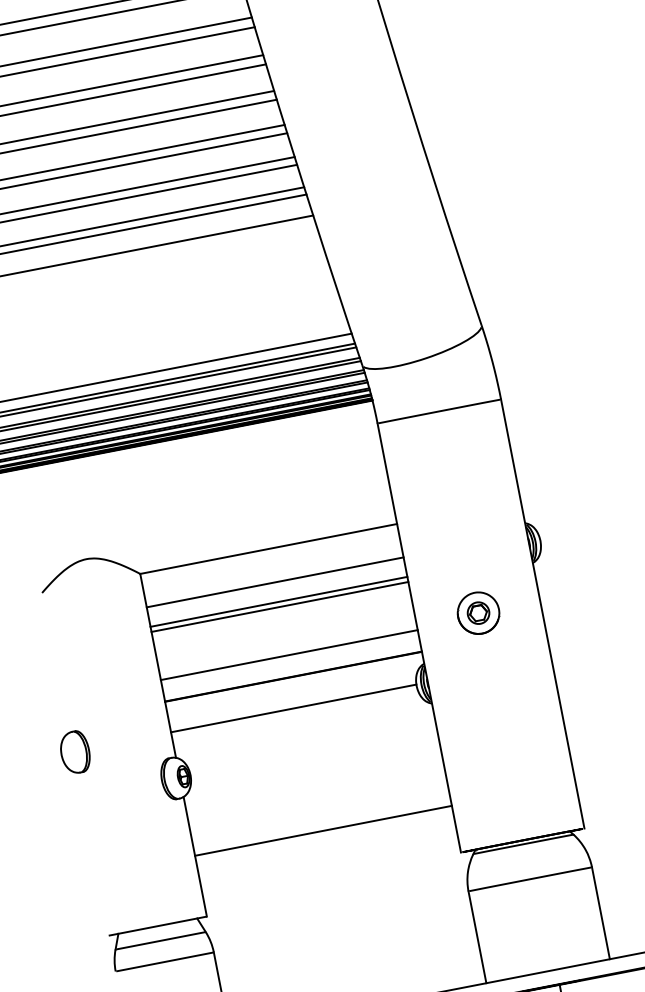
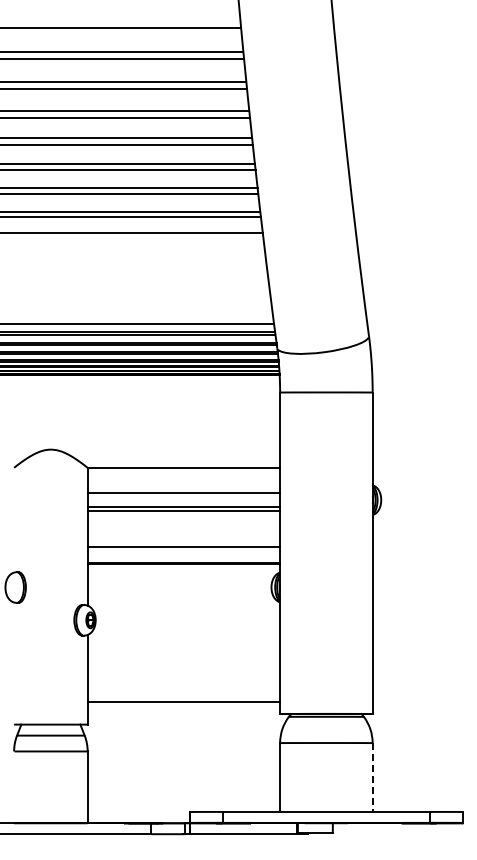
part: (478, 612) -> (326, 543), removed
line: (293, 708) -> (179, 586), removed
line: (323, 831) -> (183, 702), moved
line: (600, 914) -> (372, 778), solid -> dashed

